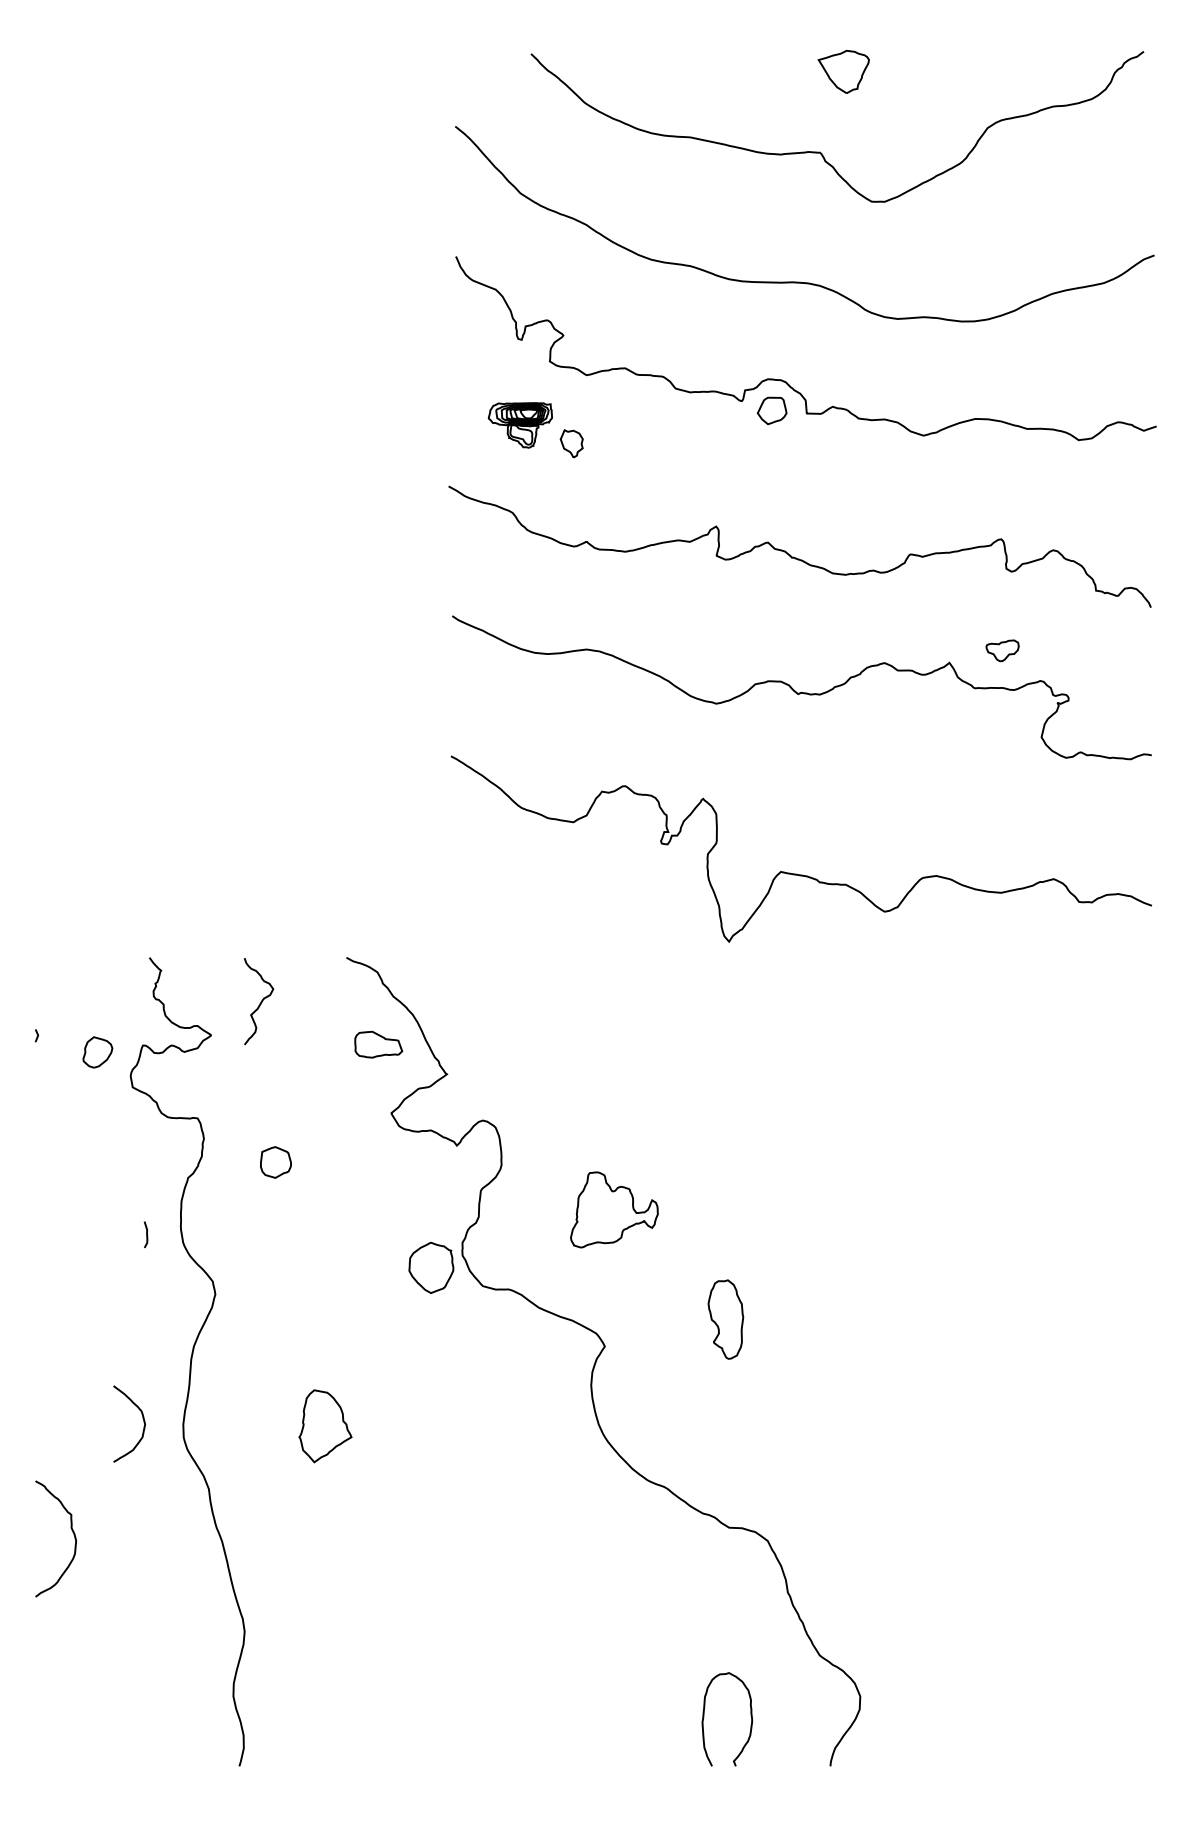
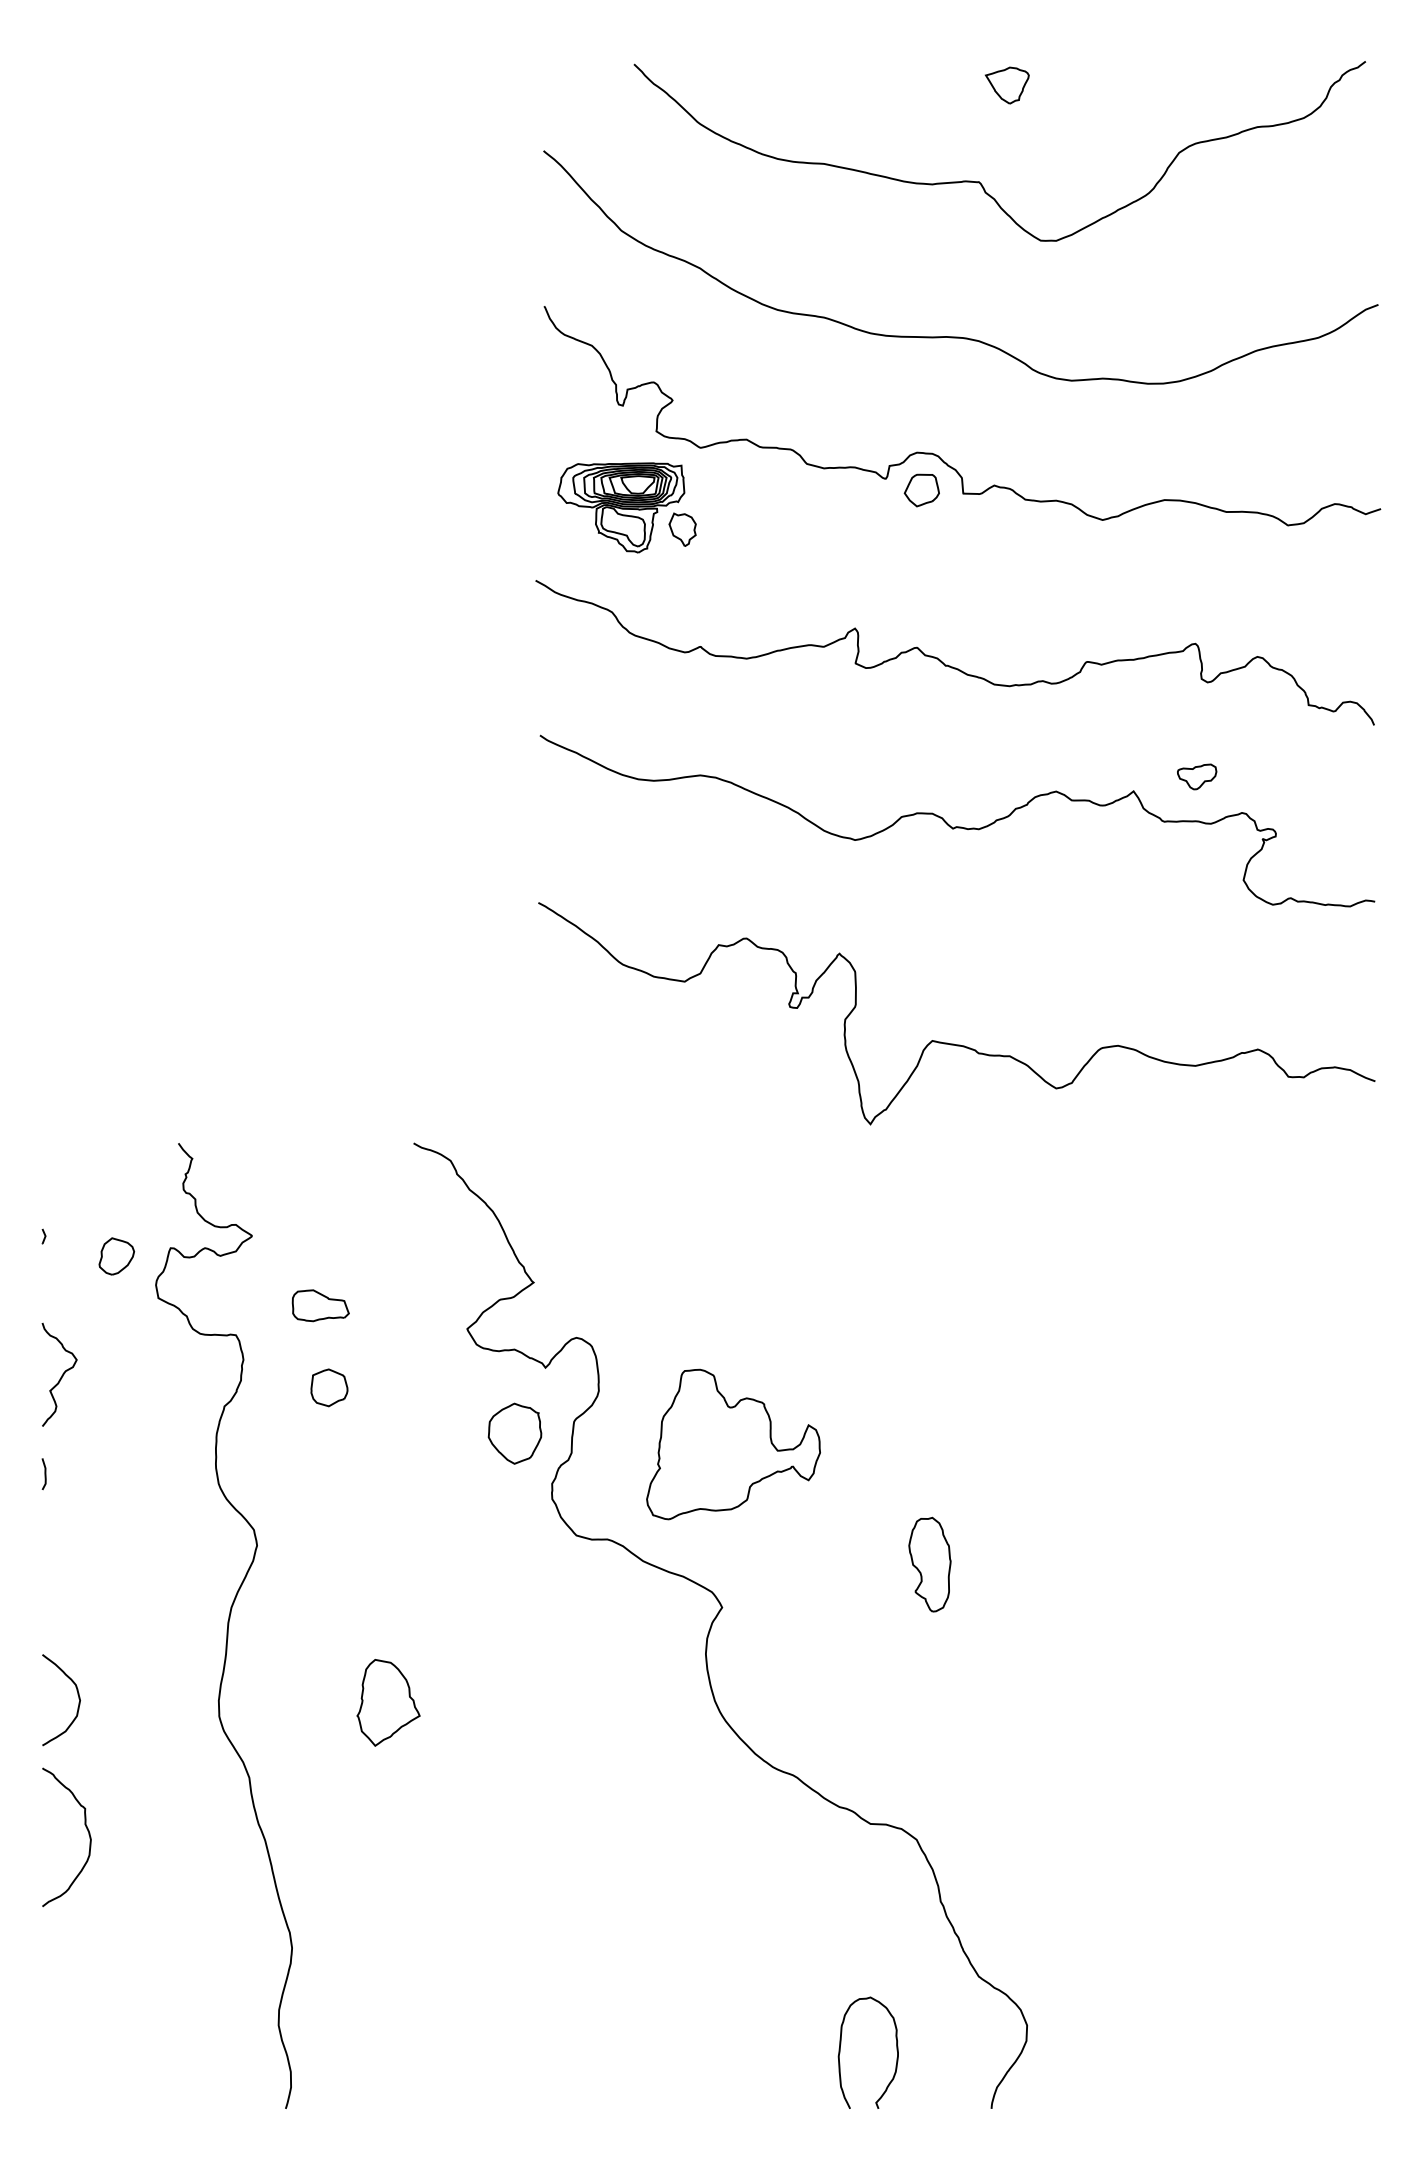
part: (843, 71) -> (1007, 85), size x0.71
part: (520, 425) -> (621, 507), size x1.67
curve: (260, 1001) -> (61, 1374), moved
part: (378, 1044) -> (320, 1305), moved
part: (614, 1209) -> (733, 1444), size x1.67
curve: (146, 1234) -> (44, 1473), moved
part: (431, 1267) -> (515, 1433), moved
part: (725, 1319) -> (929, 1564), moved
curve: (142, 1418) -> (76, 1693), moved

